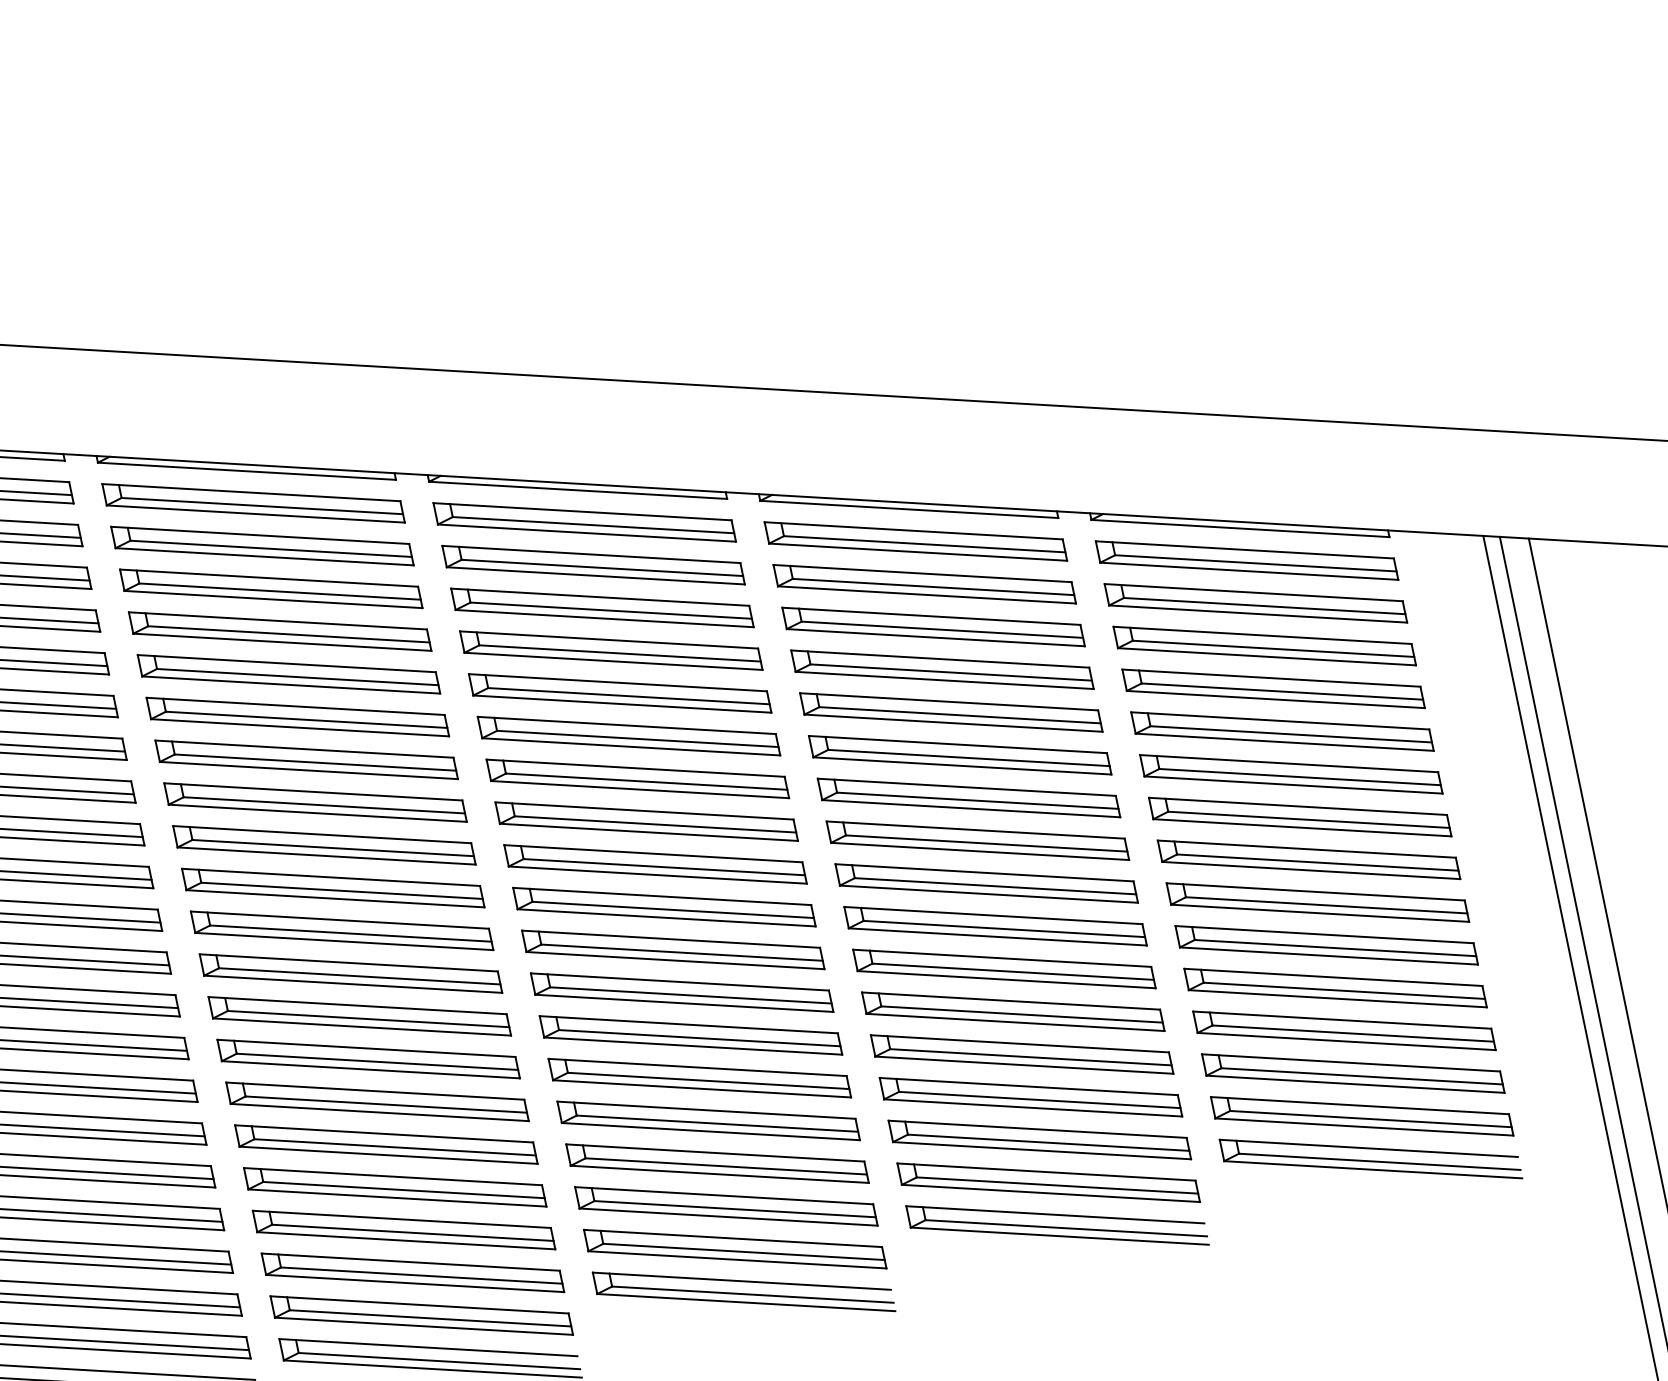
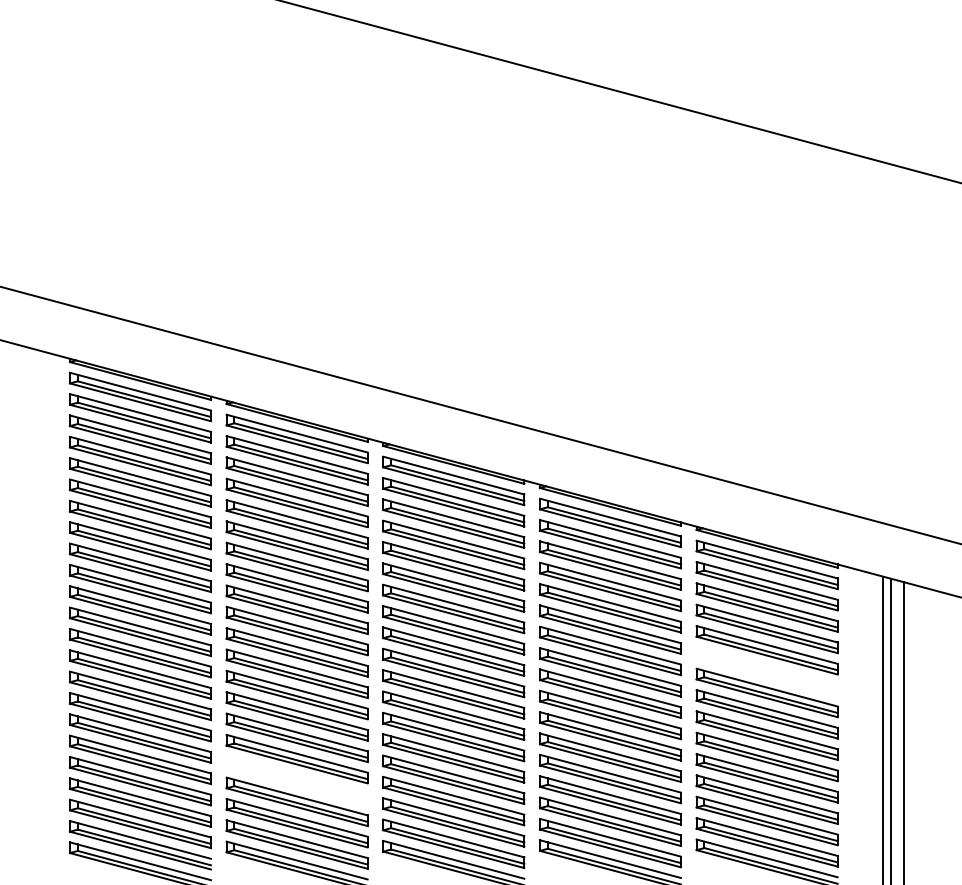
part: (1290, 774) -> (766, 671), removed
part: (393, 1187) -> (296, 780), removed

